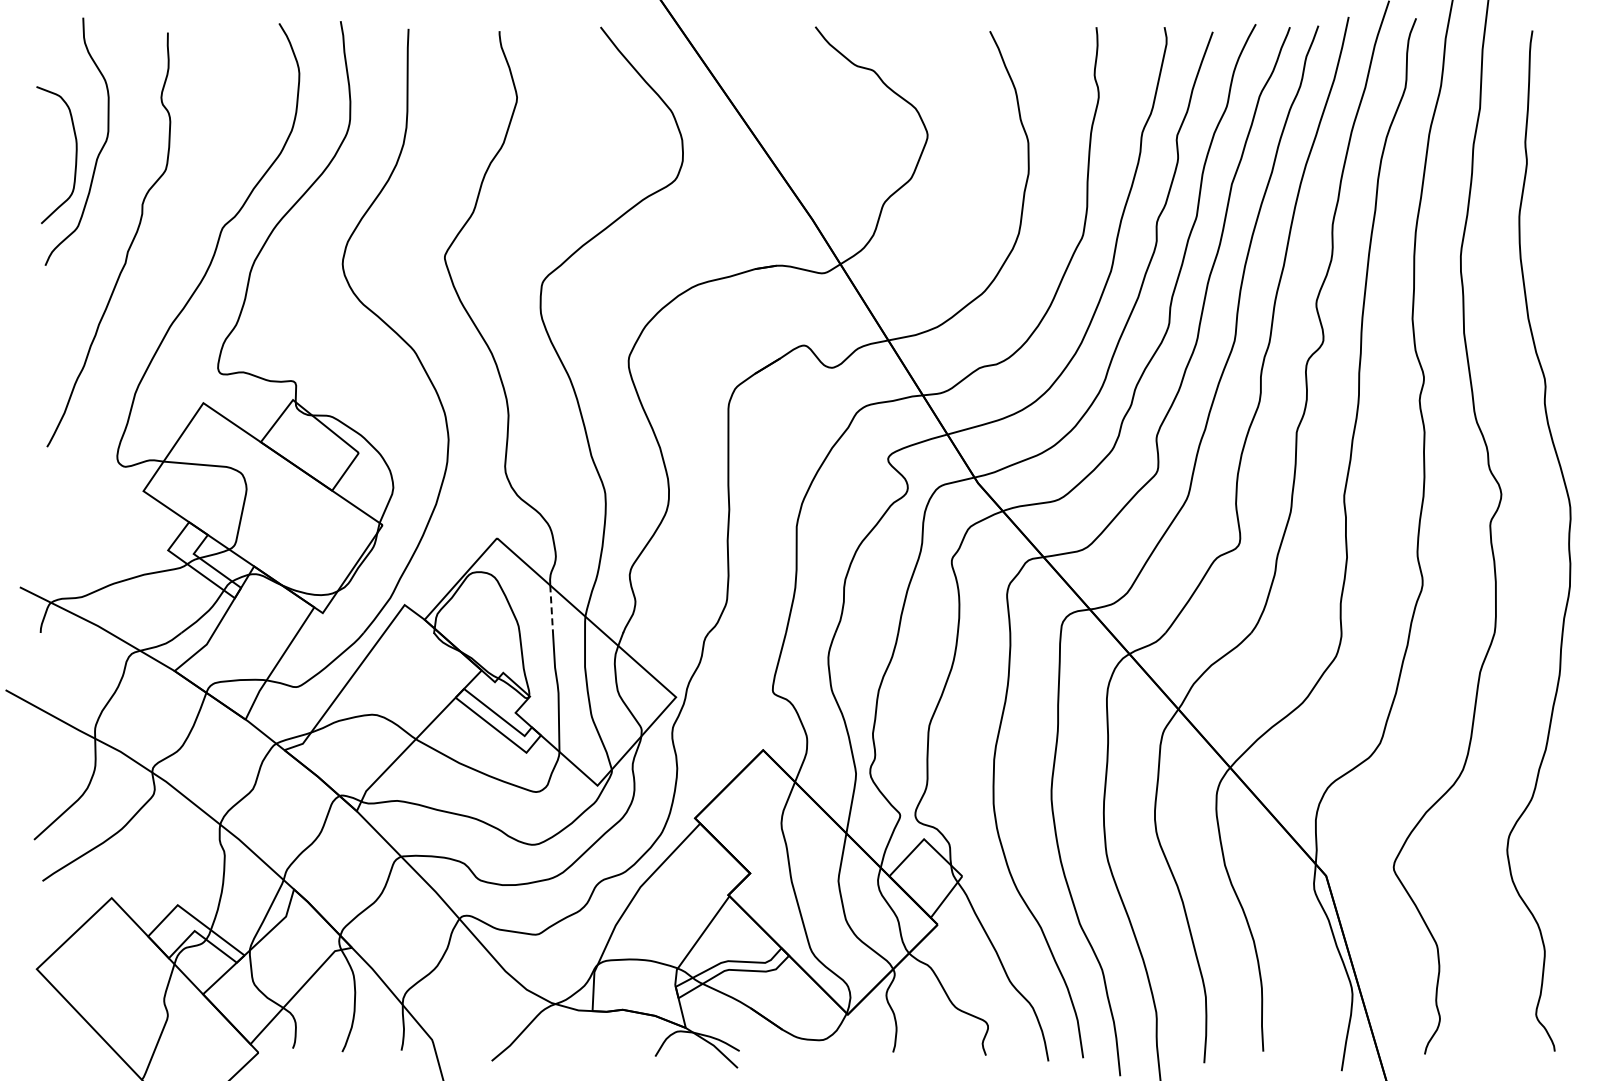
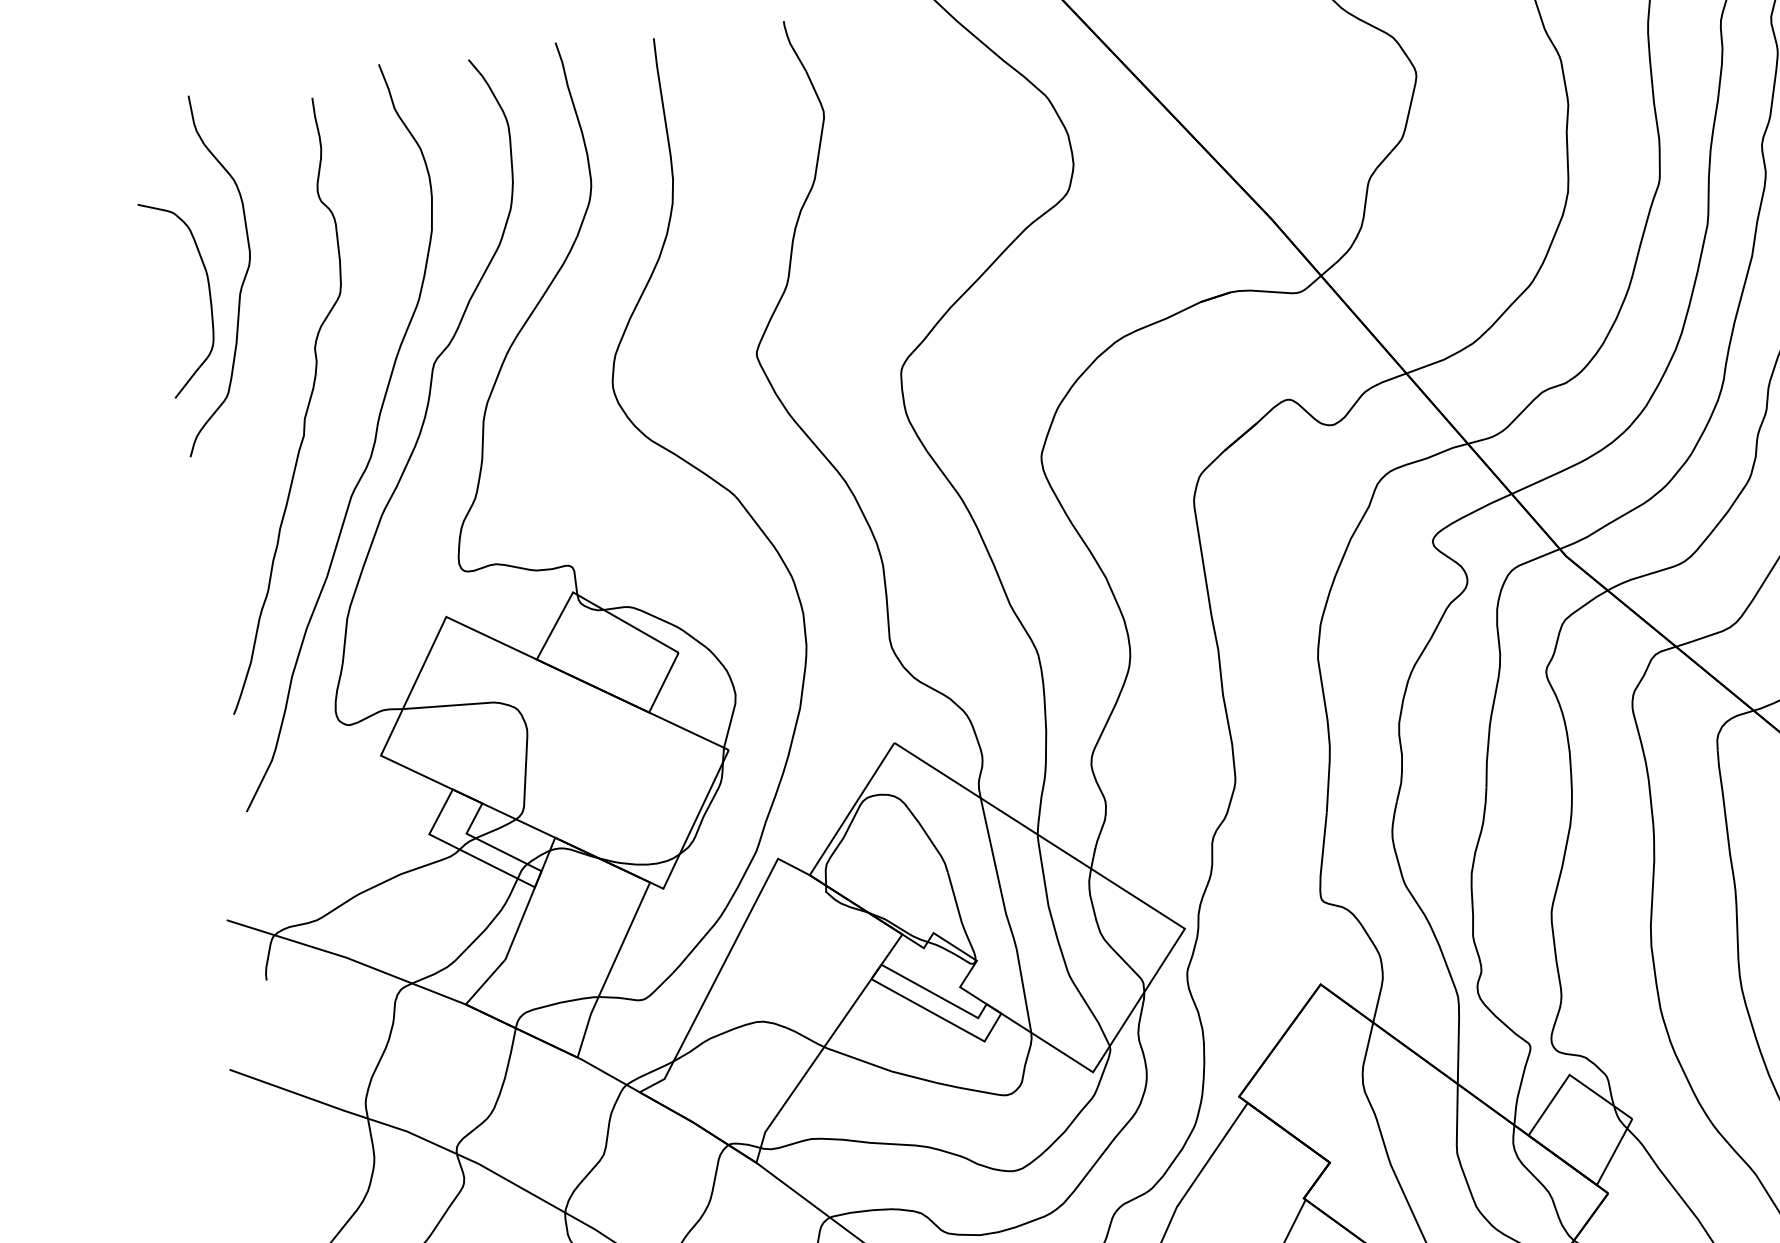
curve: (170, 279) -> (371, 448), added
line: (551, 609) -> (987, 832), dashed -> solid

